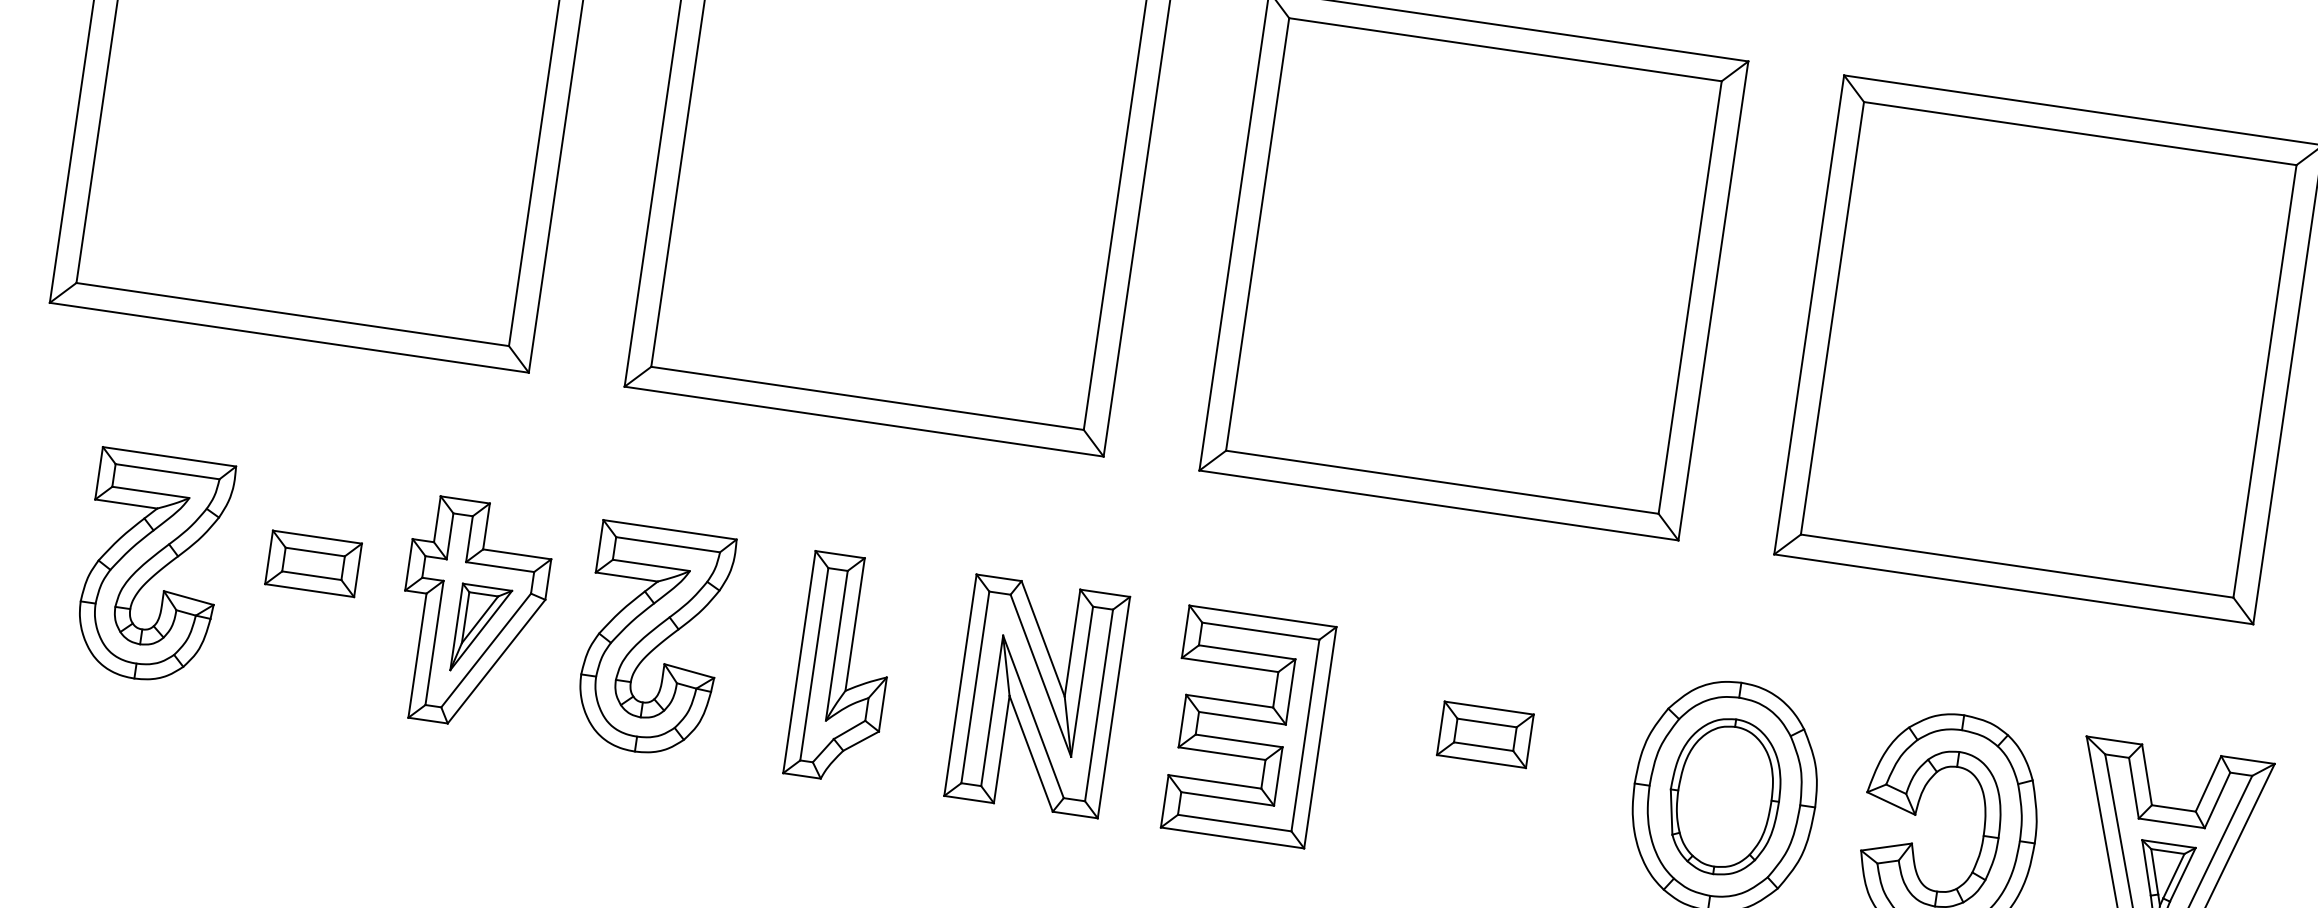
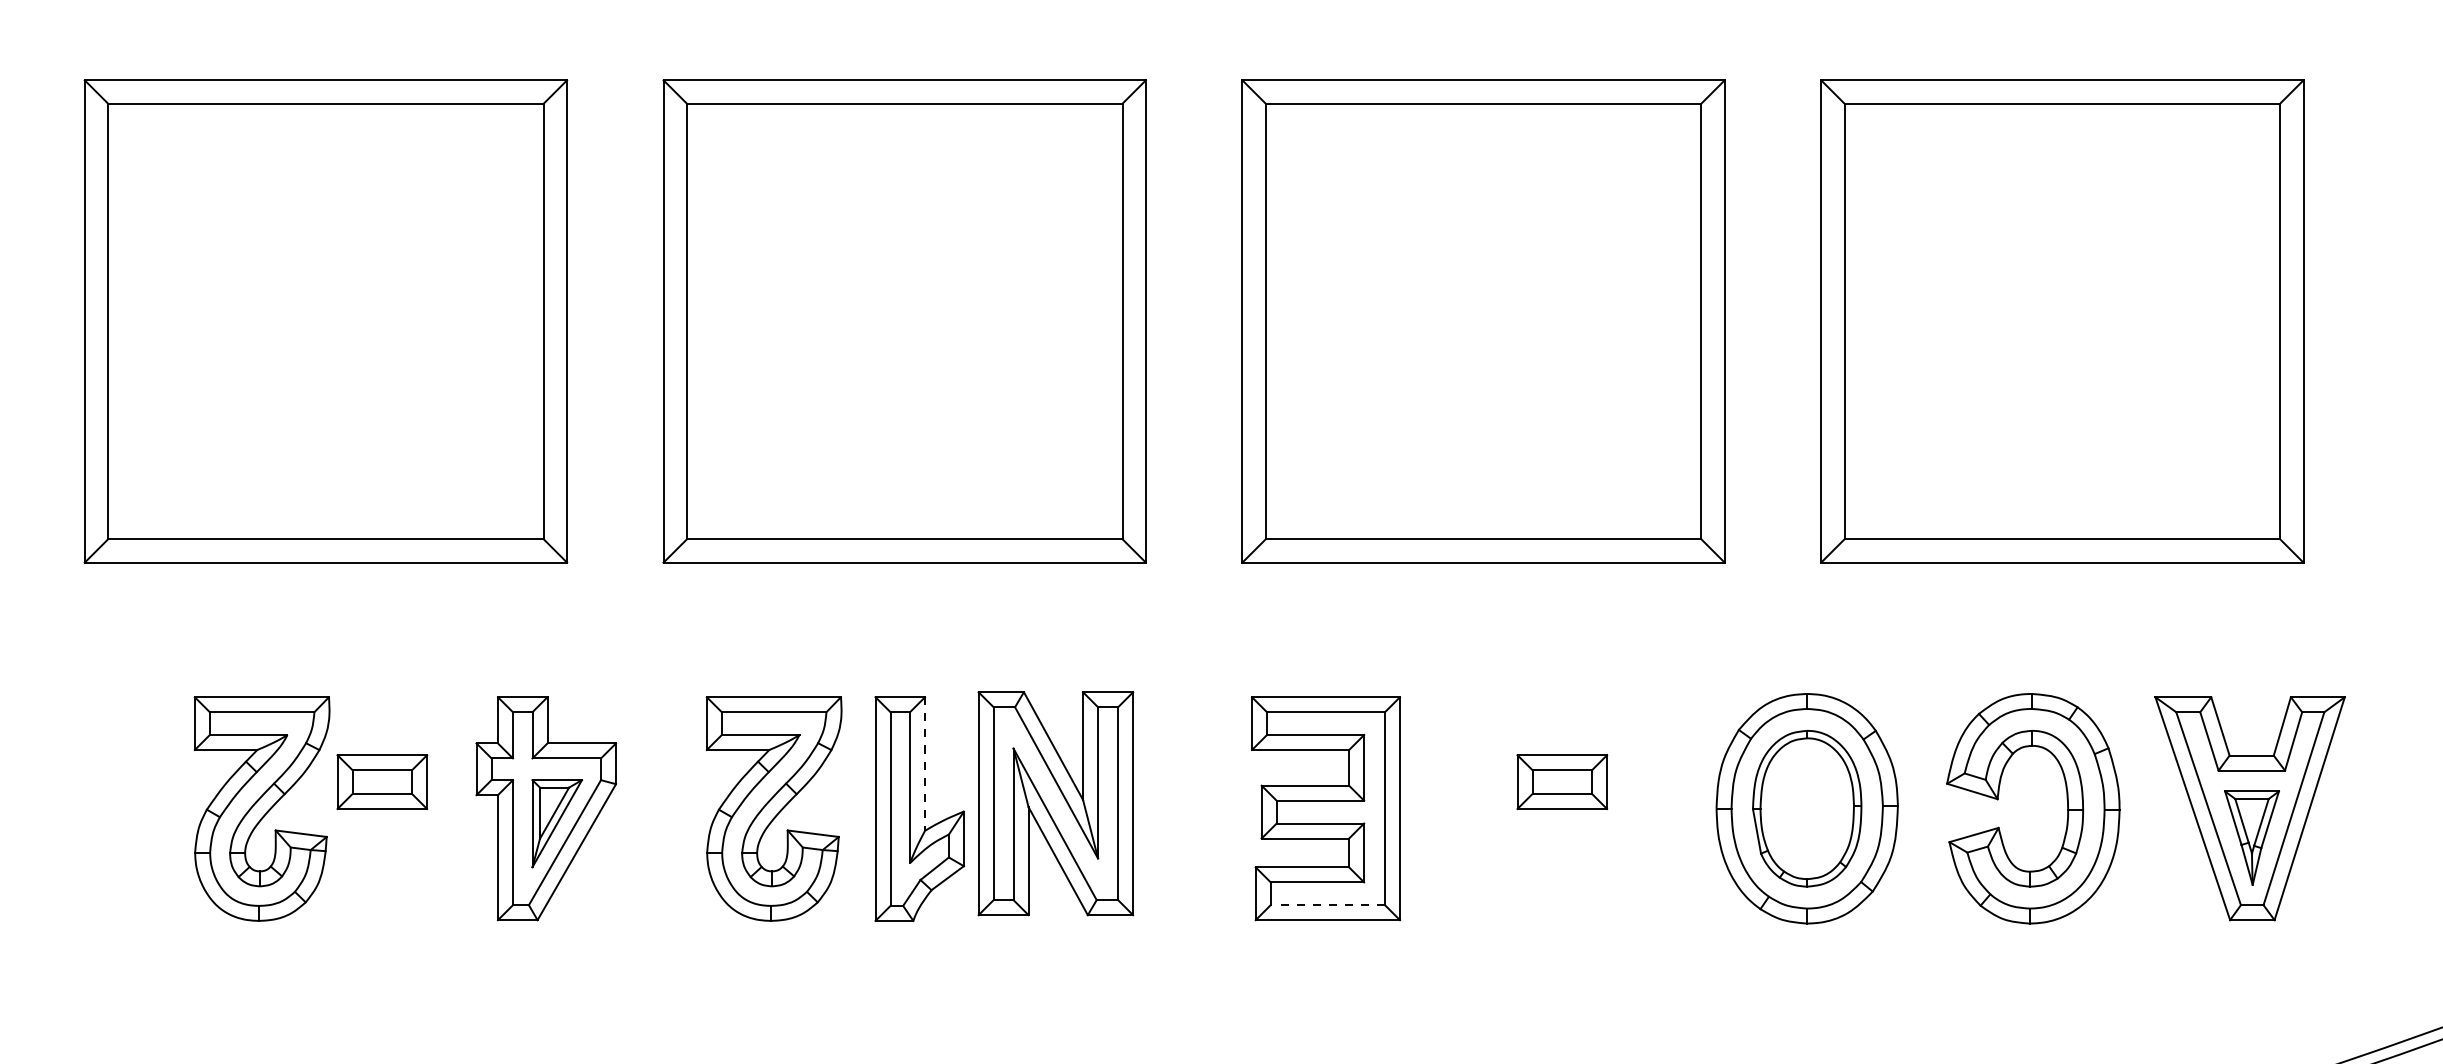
part: (152, 567) -> (261, 808), moved
line: (855, 625) -> (925, 764), solid -> dashed
part: (653, 640) -> (773, 808), moved
part: (1036, 696) -> (1055, 803), moved
line: (1234, 823) -> (1327, 905), solid -> dashed

